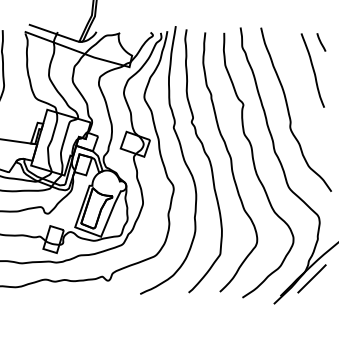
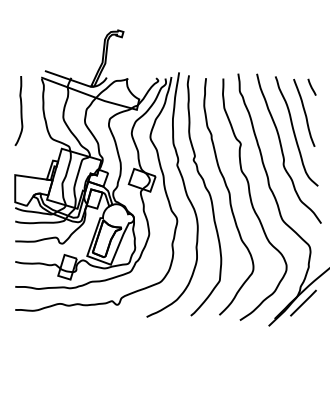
curve: (302, 90) -> (294, 131), added

